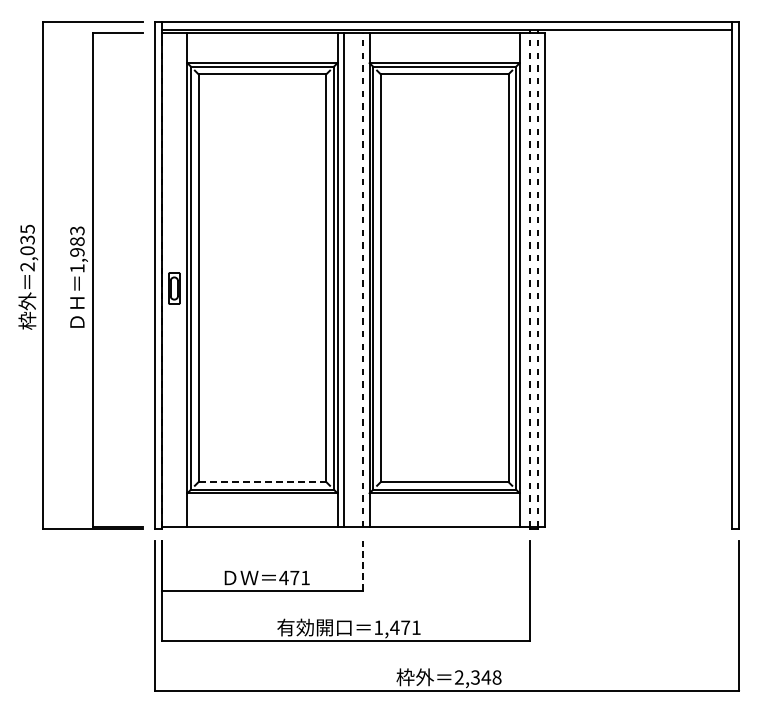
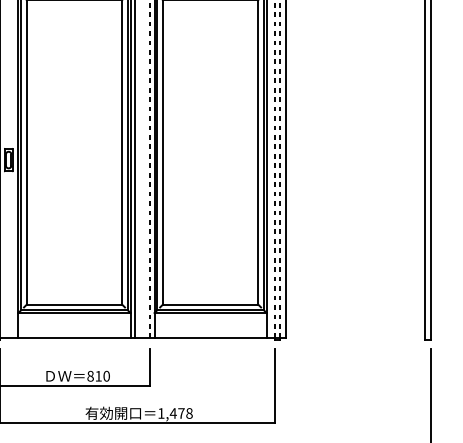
line: (262, 482) -> (74, 304), dashed -> solid
line: (363, 566) -> (149, 367), dashed -> solid
text: (294, 577) -> (98, 375), 471 -> 810
text: (416, 627) -> (189, 413), 1,471 -> 1,478

